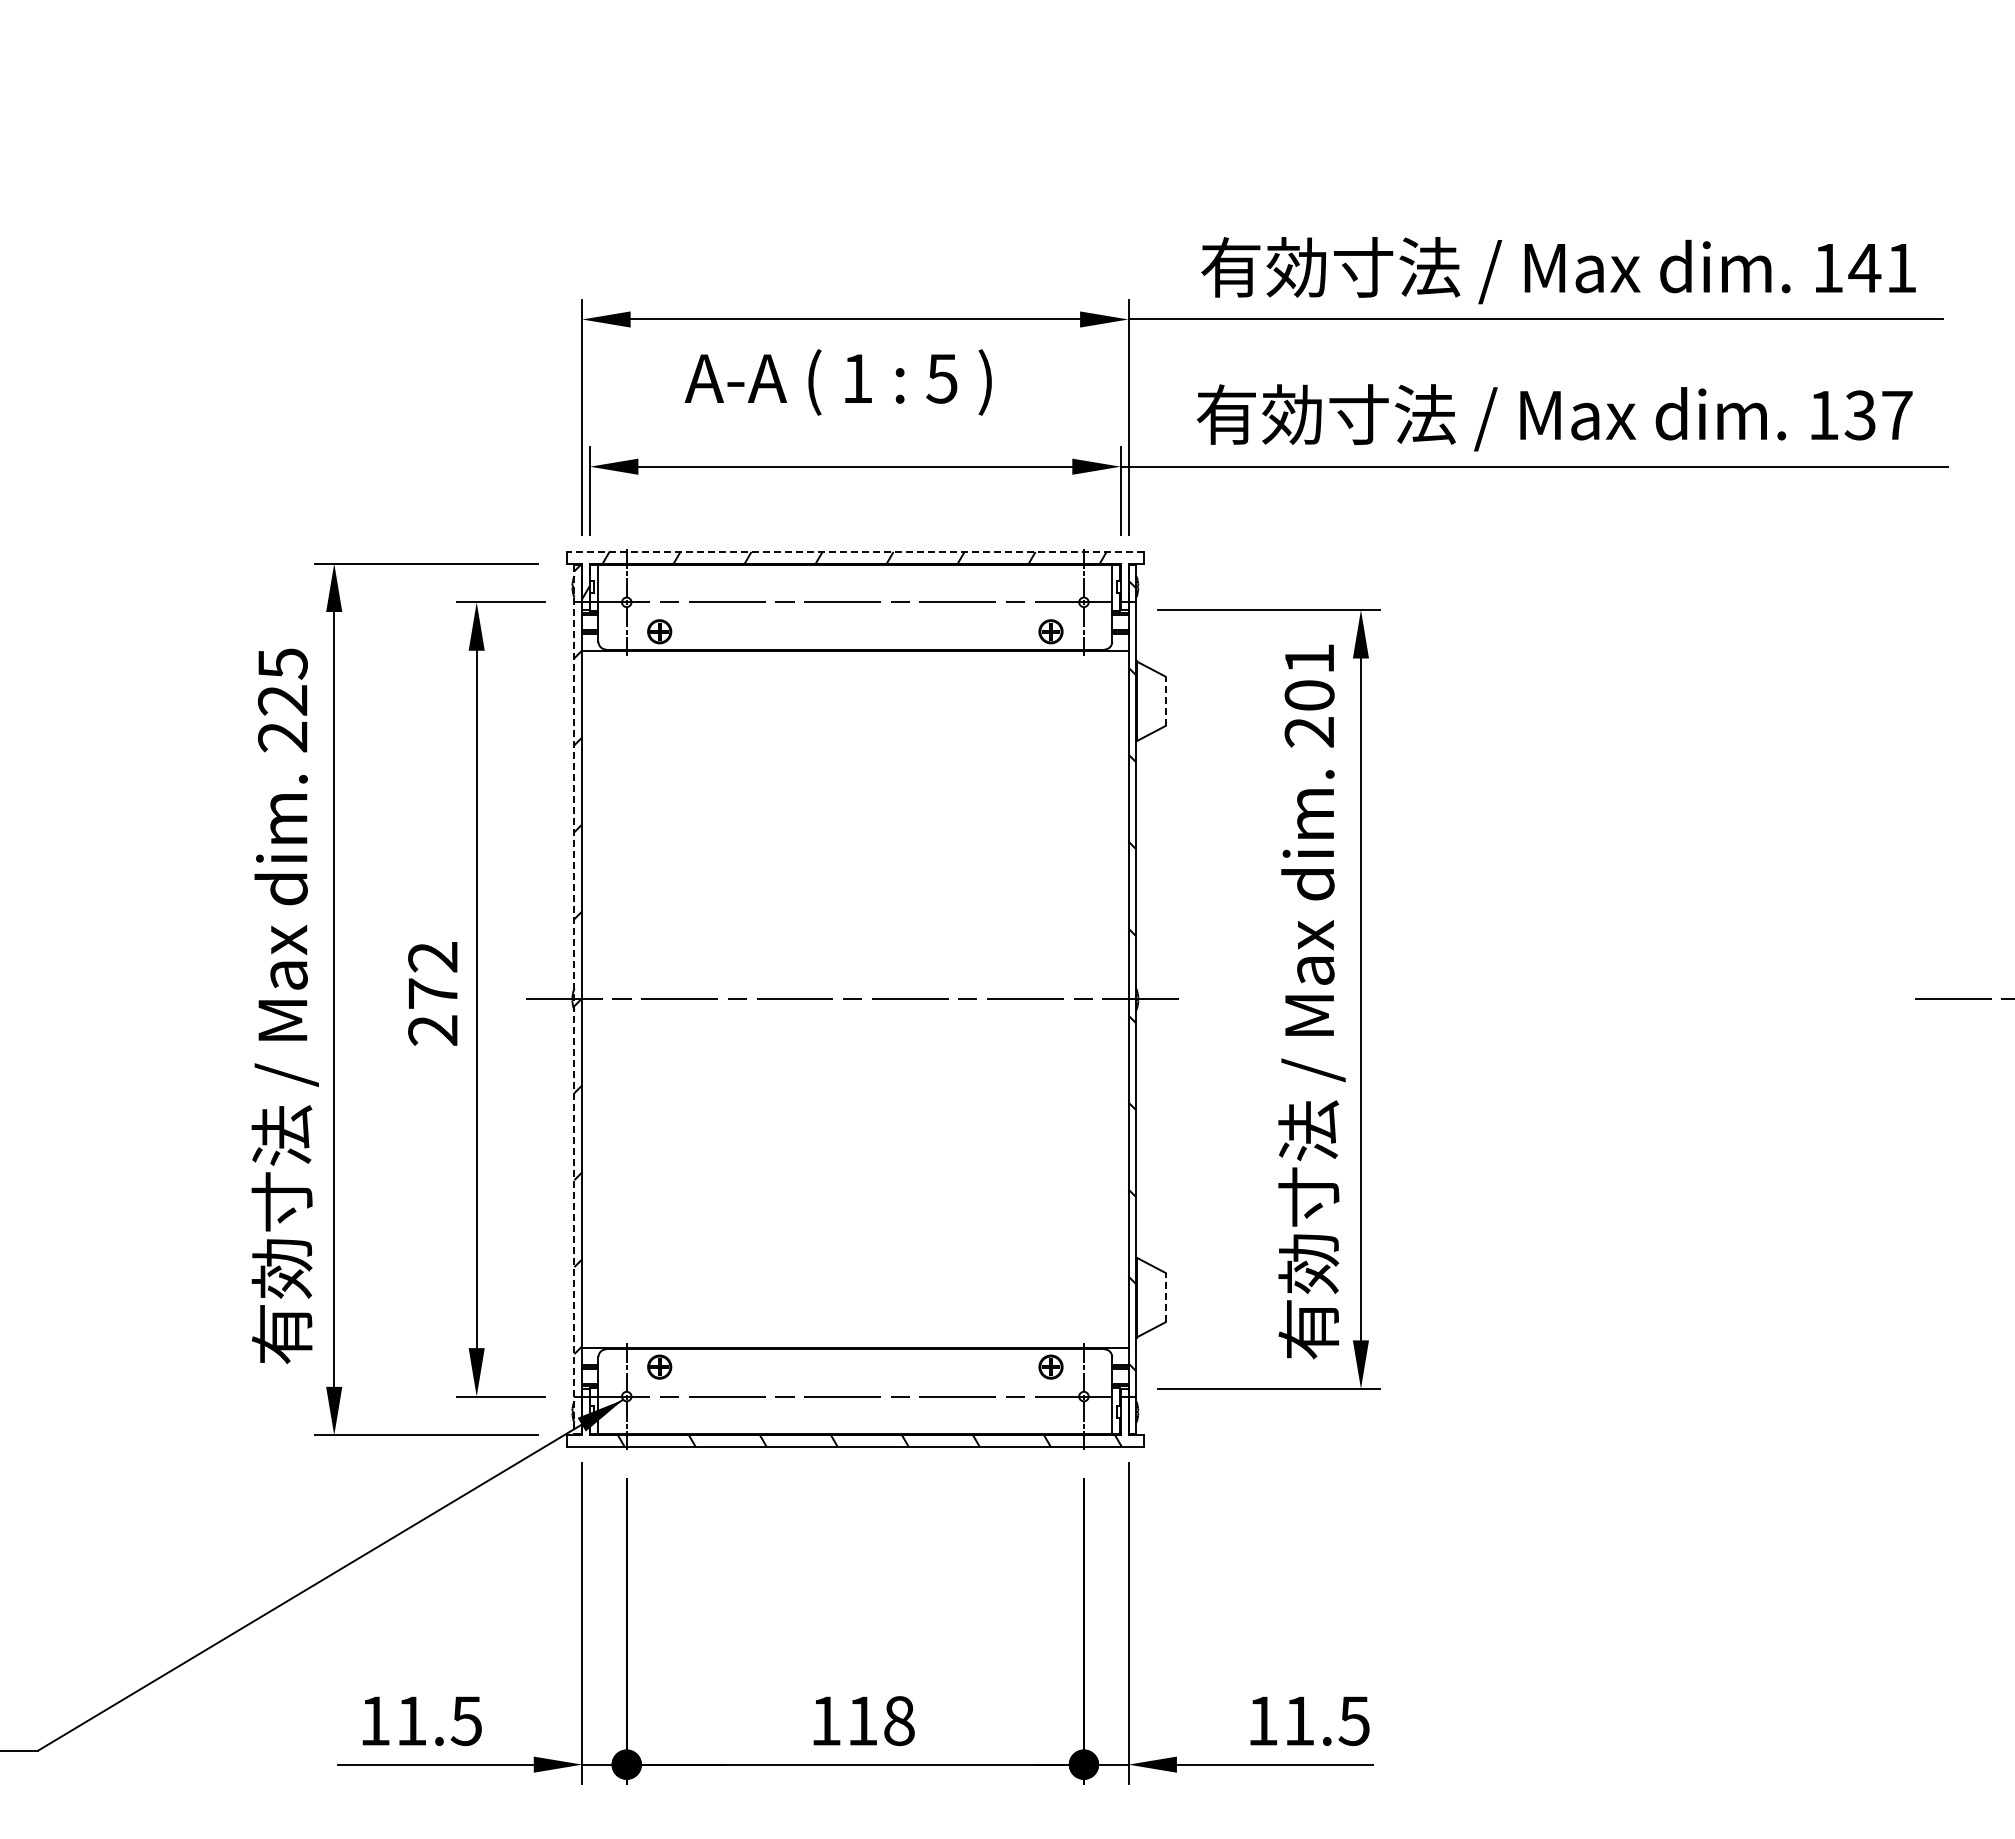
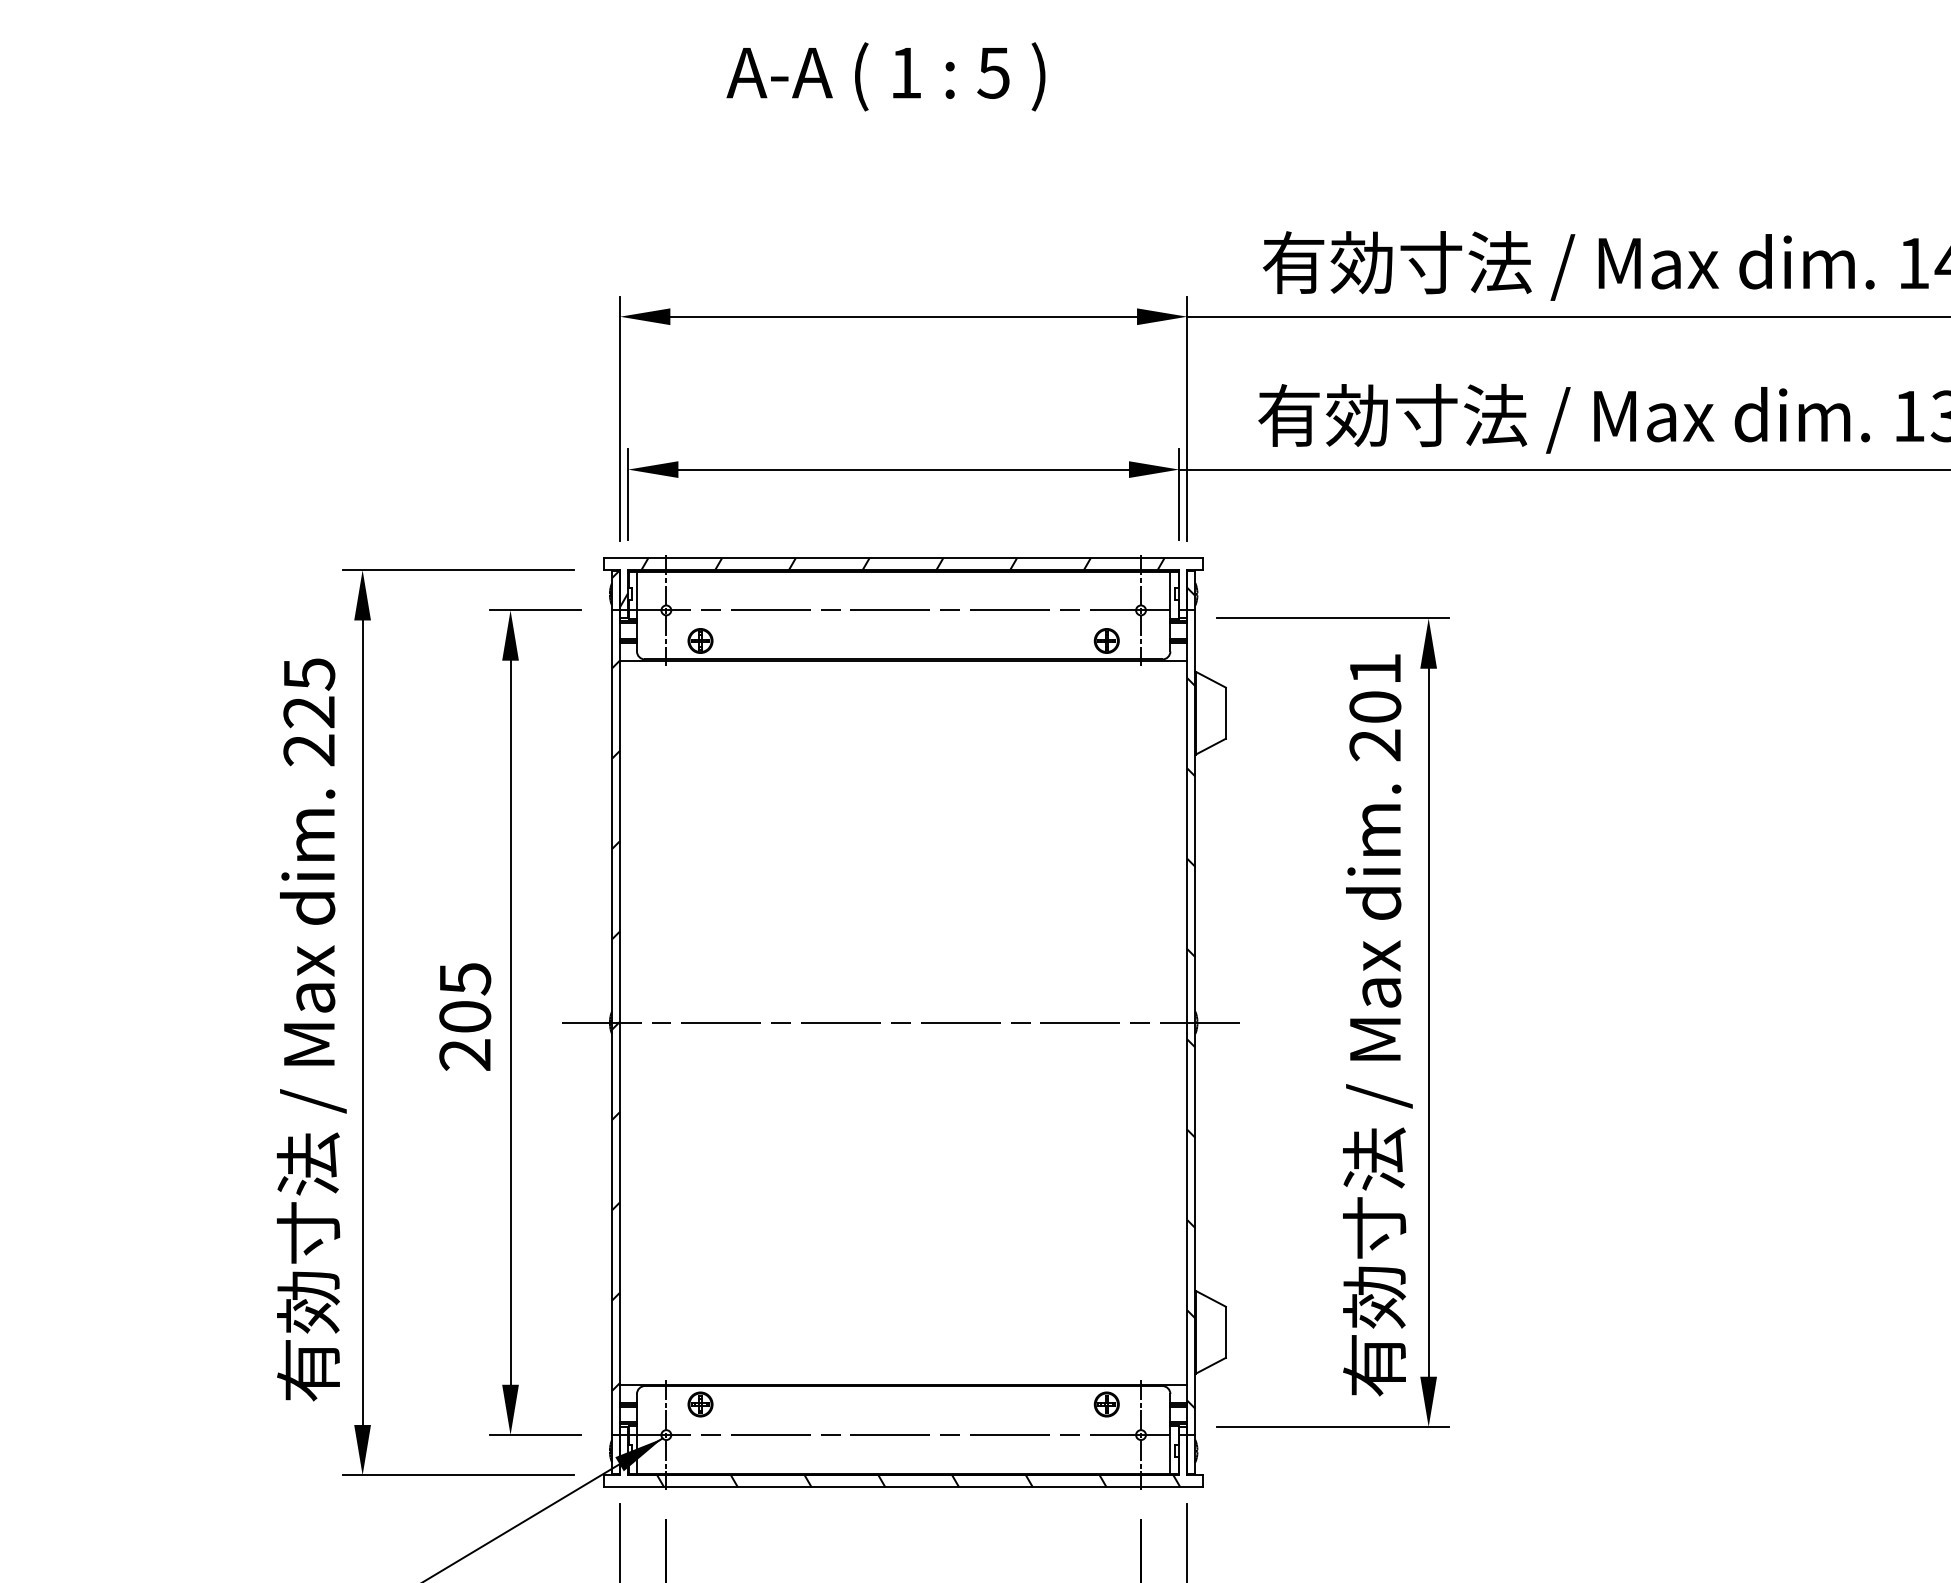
text: (837, 382) -> (885, 76), moved
line: (855, 551) -> (903, 557), dashed -> solid
line: (1165, 701) -> (1225, 713), dashed -> solid
text: (433, 975) -> (465, 997), 272 -> 205
line: (574, 999) -> (612, 1022), dashed -> solid
line: (1165, 1297) -> (1225, 1332), dashed -> solid

